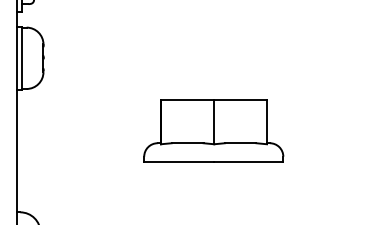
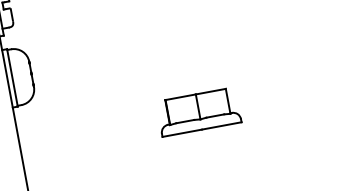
part: (213, 131) -> (198, 112), size x0.62

